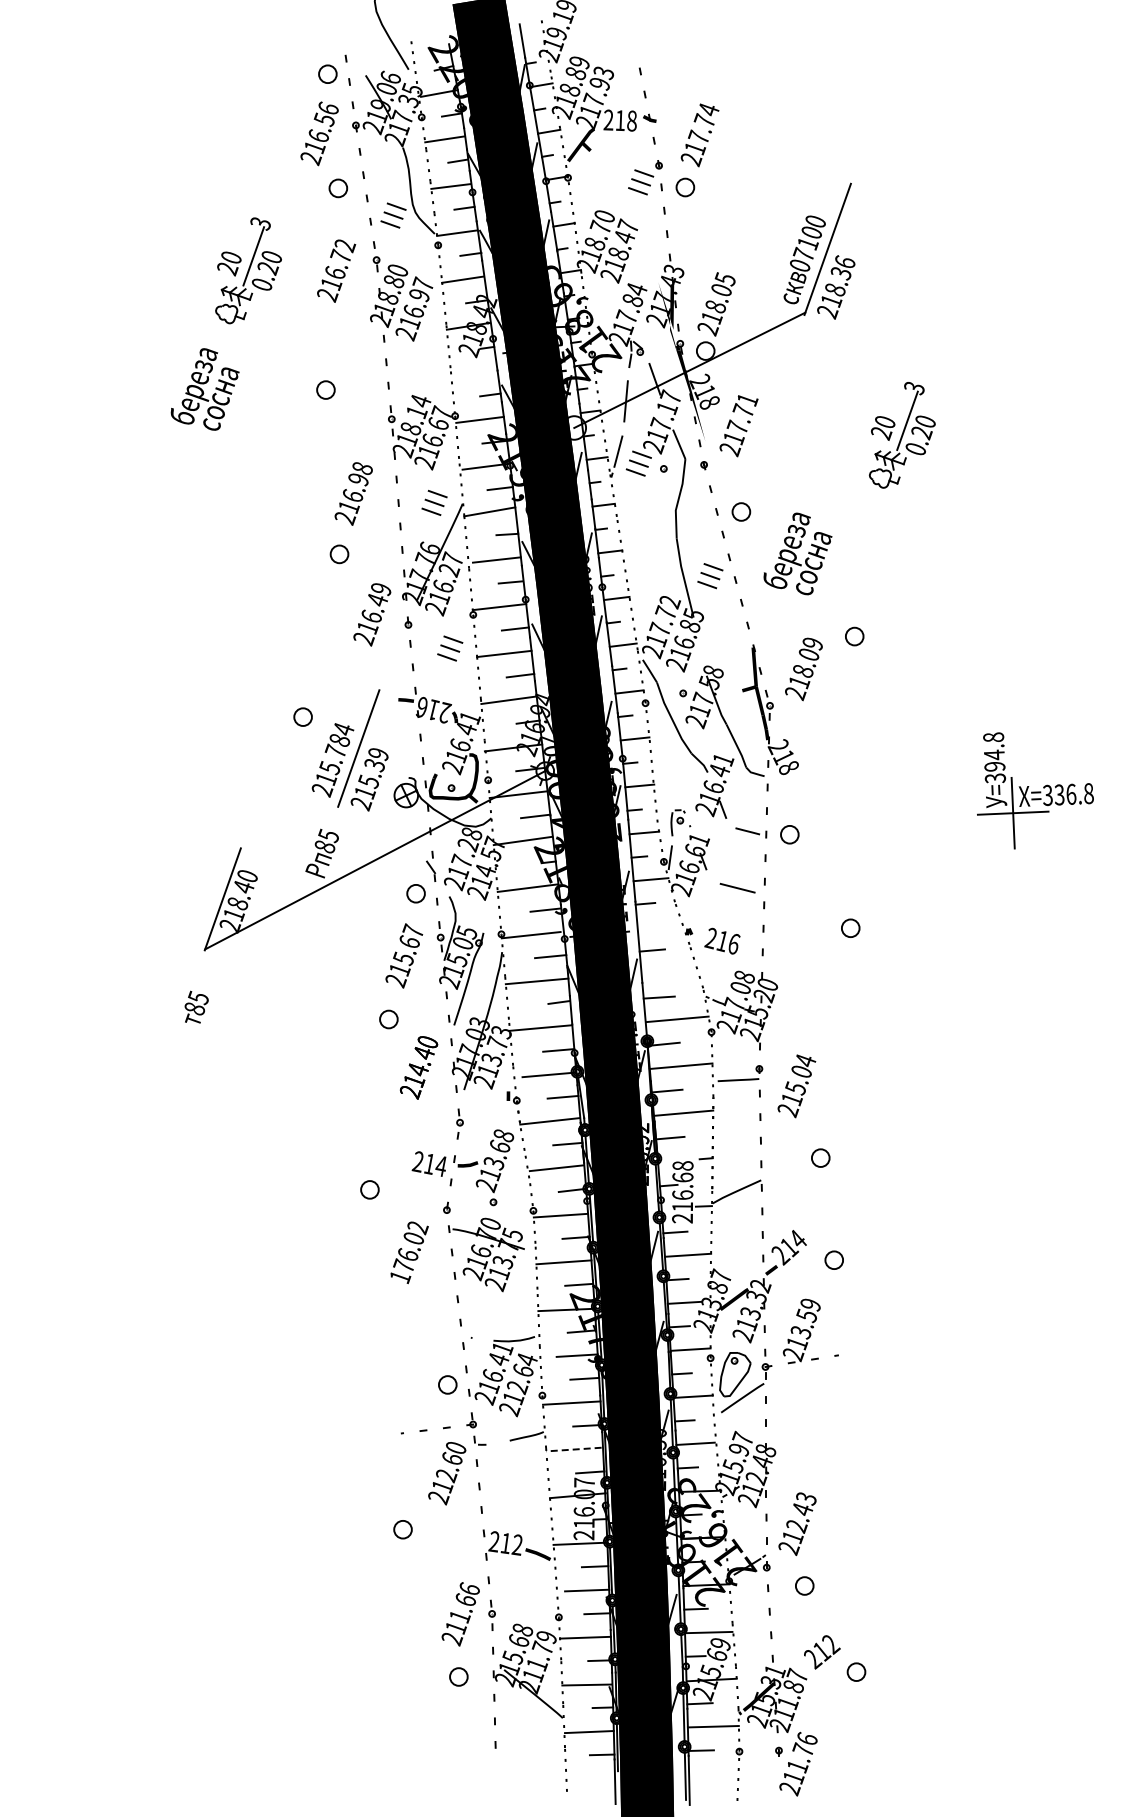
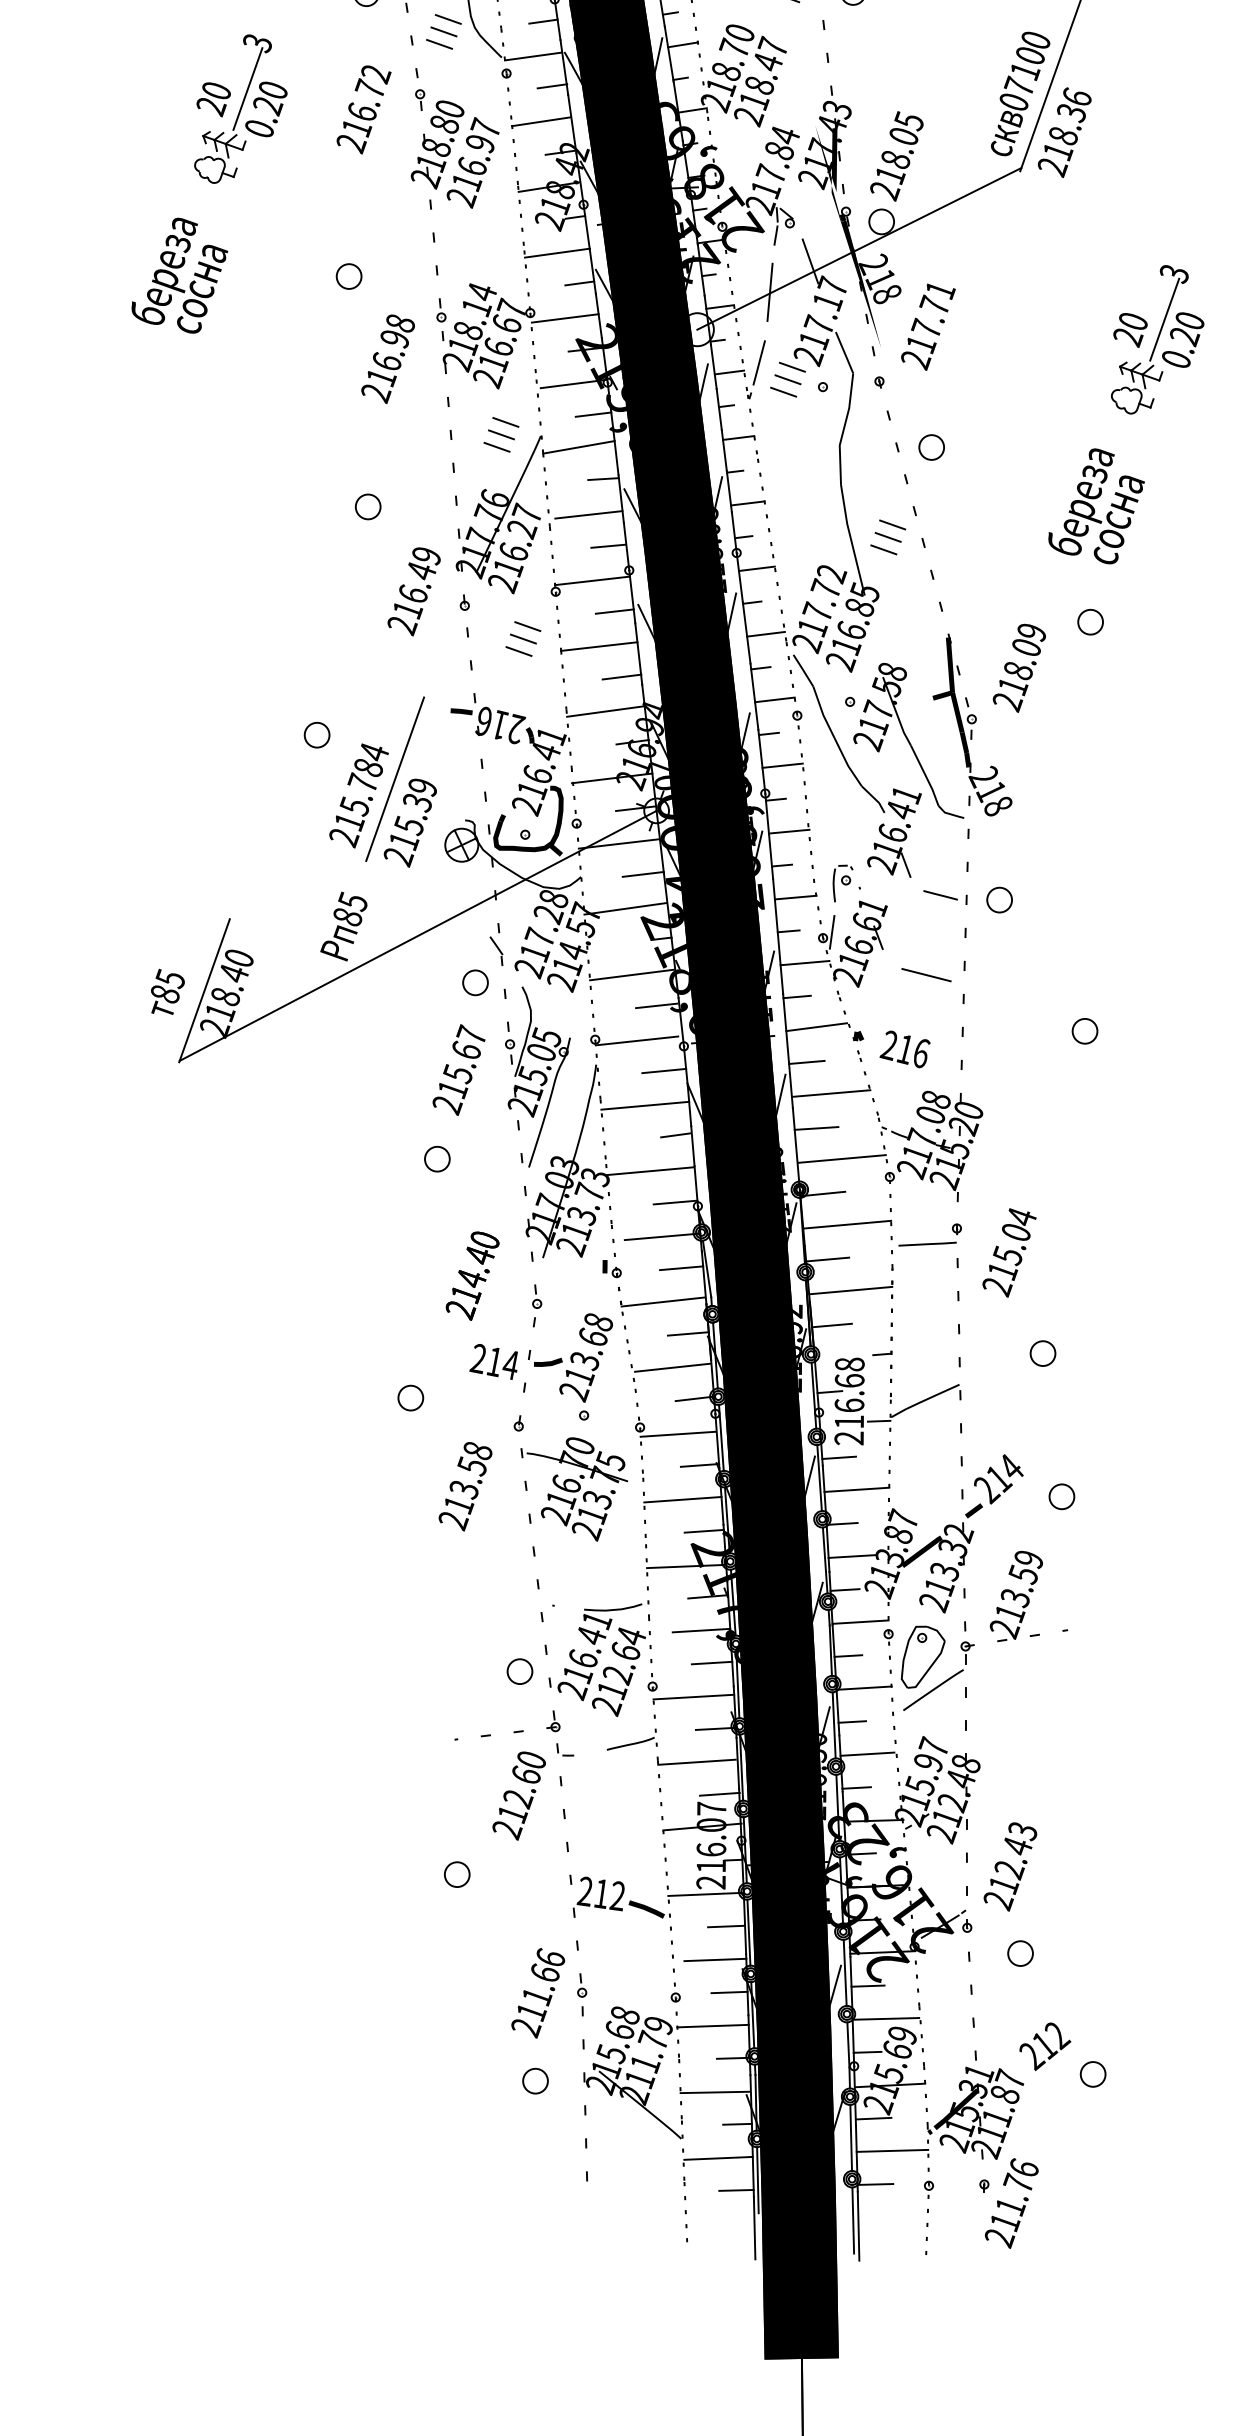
line: (474, 373) -> (557, 253), added
text: (353, 493) -> (387, 358), moved
text: (797, 553) -> (1095, 505), moved
line: (658, 925) -> (815, 1027), added
line: (669, 972) -> (830, 1093), added
text: (196, 1006) -> (167, 990), moved
text: (418, 1067) -> (471, 1275), moved
text: (408, 1252) -> (464, 1485), 176.02 -> 213.58
line: (574, 1449) -> (697, 1762), dashed -> solid

